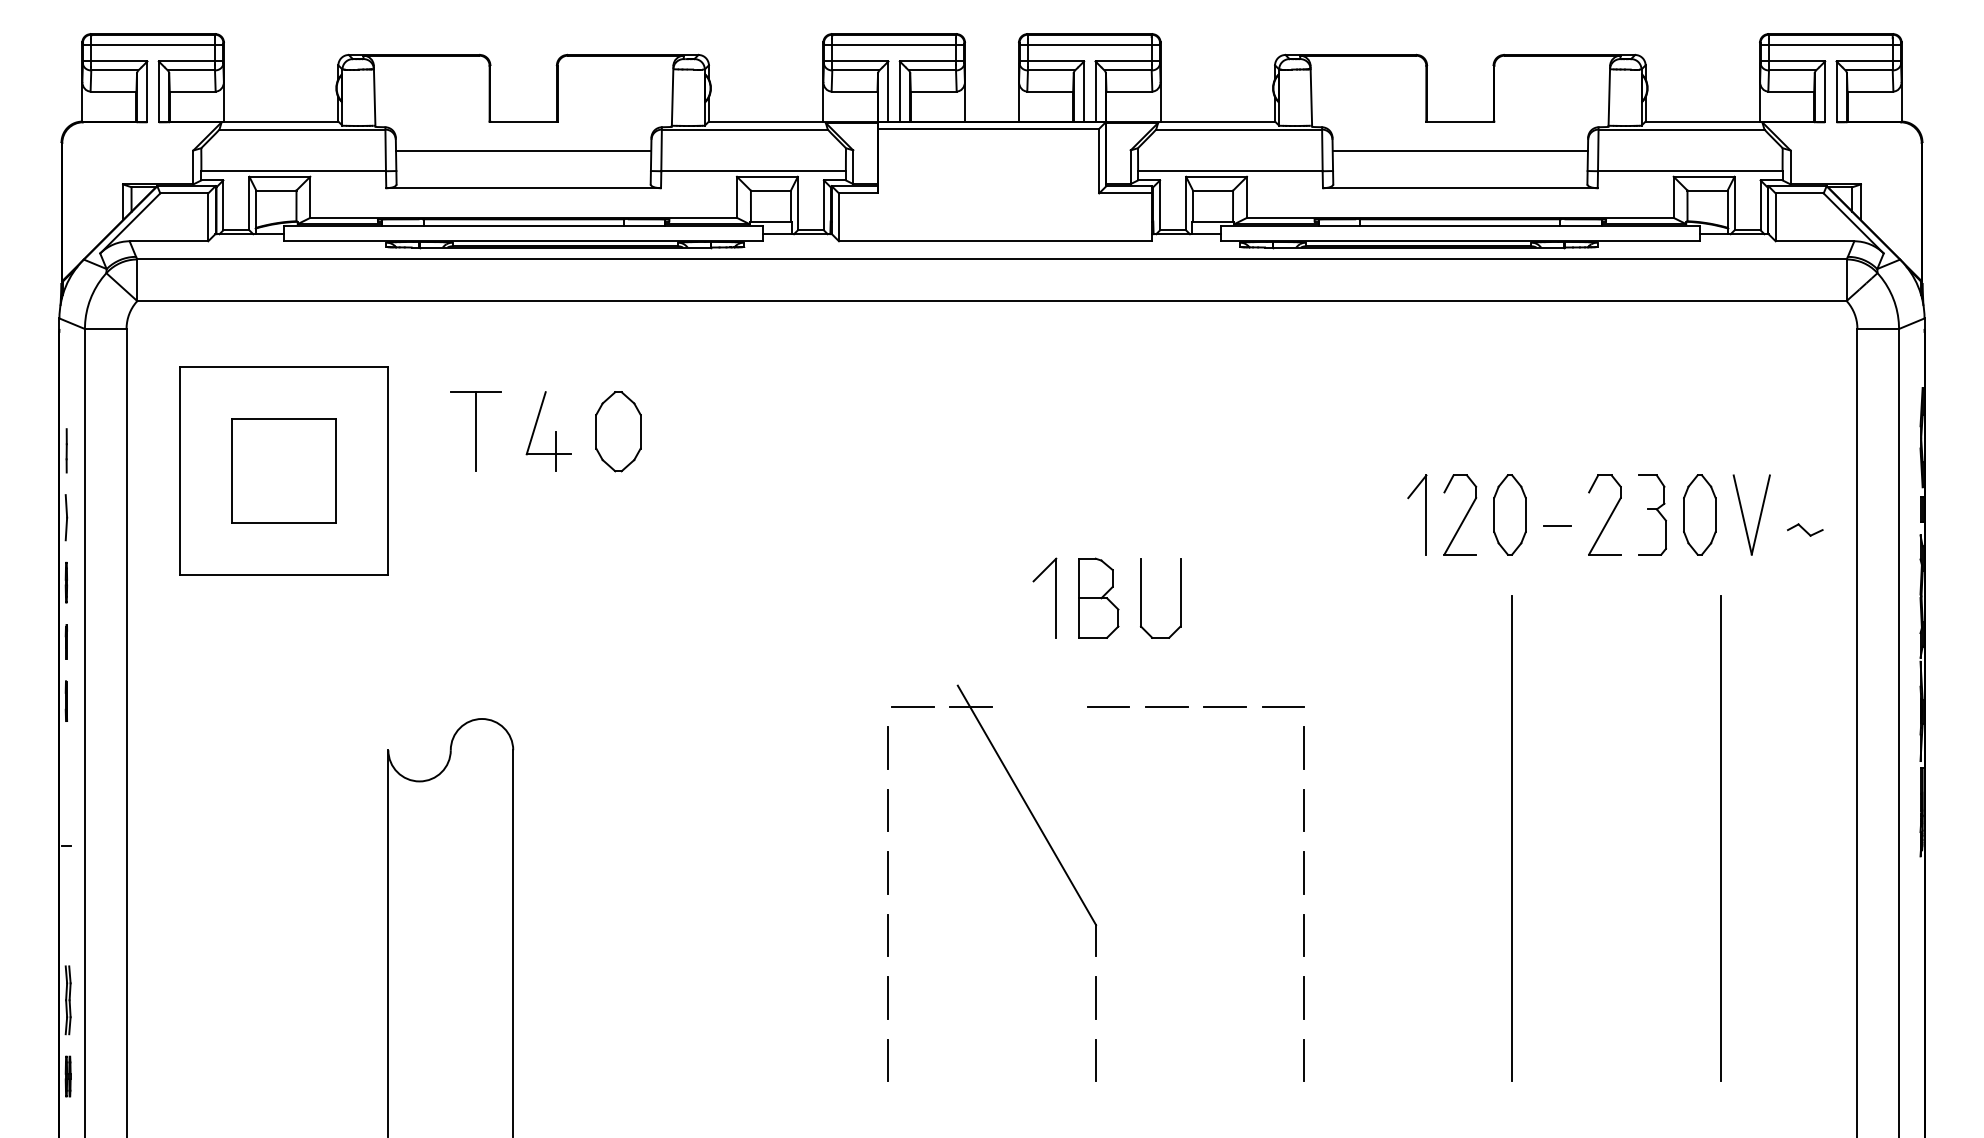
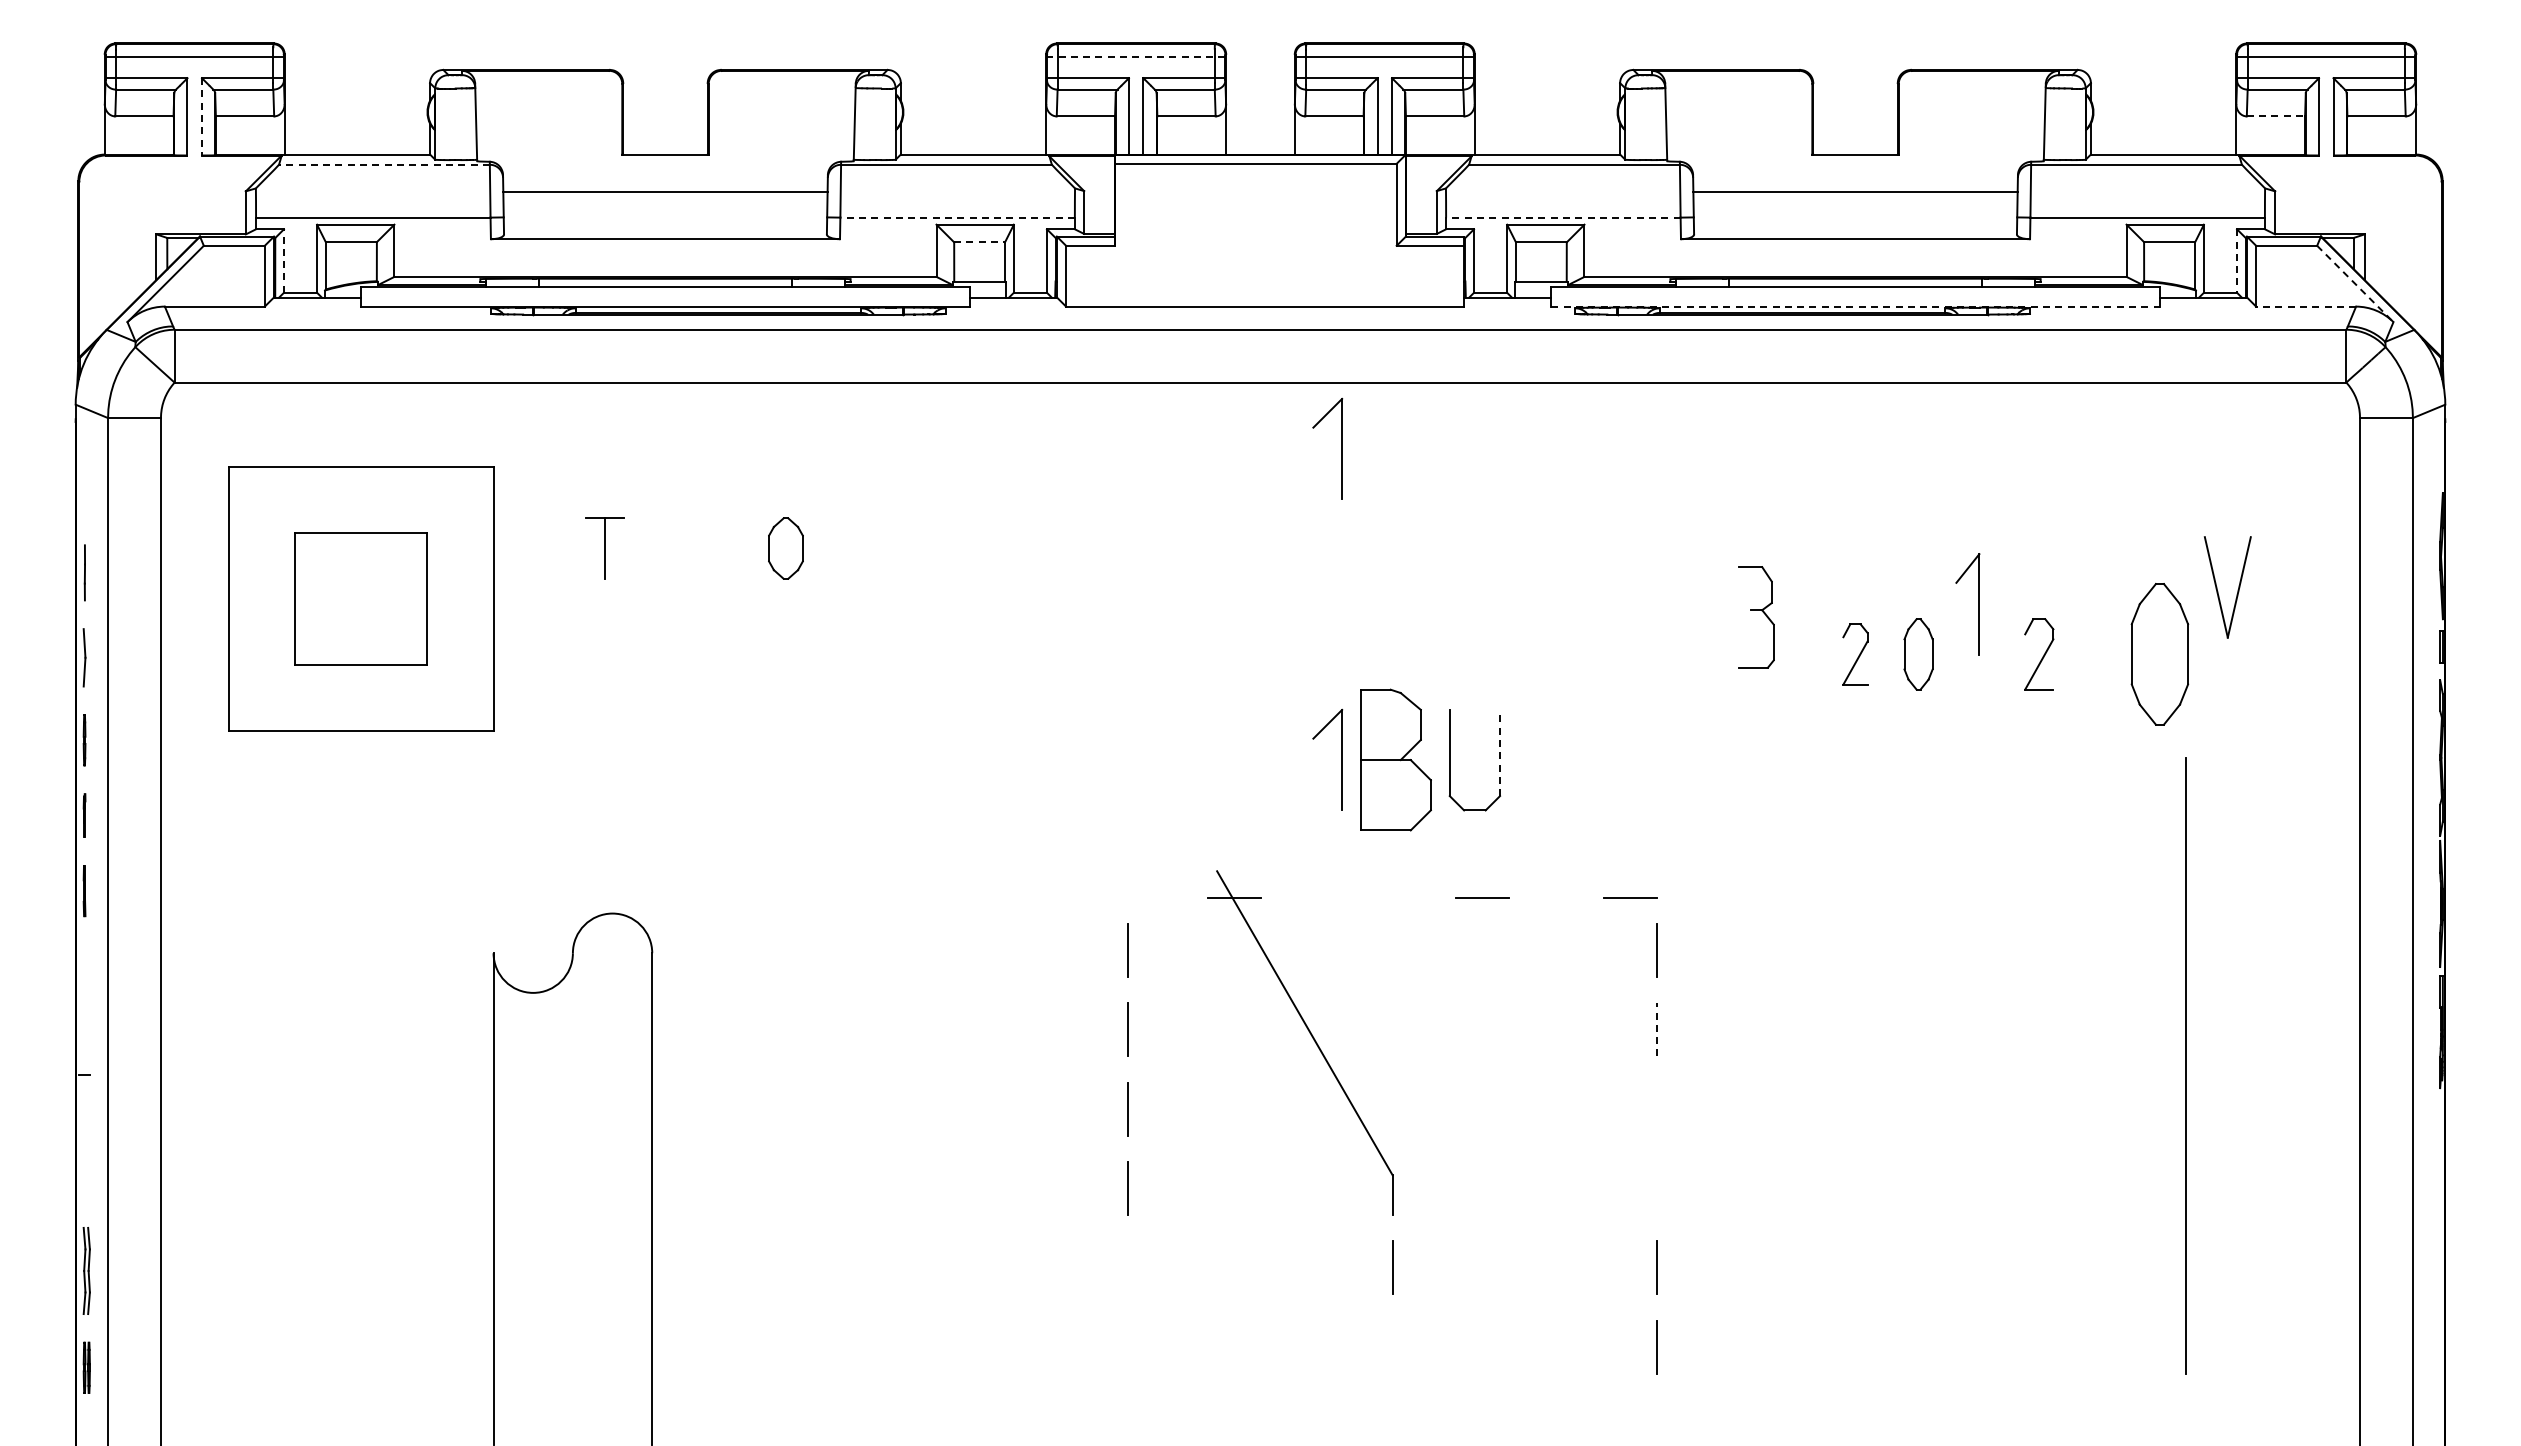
line: (893, 45) -> (1135, 57), solid -> dashed
line: (158, 91) -> (201, 116), solid -> dashed
line: (1791, 91) -> (2276, 116), solid -> dashed
line: (301, 129) -> (383, 164), solid -> dashed
line: (753, 171) -> (957, 217), solid -> dashed
line: (1229, 171) -> (1562, 217), solid -> dashed
line: (771, 190) -> (980, 242), solid -> dashed
line: (223, 205) -> (283, 261), solid -> dashed
line: (1760, 205) -> (2237, 261), solid -> dashed
line: (1853, 223) -> (2355, 283), solid -> dashed
line: (1461, 241) -> (1856, 306), solid -> dashed
line: (1815, 241) -> (2306, 306), solid -> dashed
part: (1055, 352) -> (1341, 448), added
part: (475, 431) -> (604, 548), size x0.6
part: (555, 431) -> (706, 548), removed
part: (618, 431) -> (785, 548), size x0.6
part: (1652, 509) -> (1756, 610), moved
part: (1425, 515) -> (1978, 604), moved
part: (1460, 515) -> (1855, 654), size x0.6
part: (1509, 515) -> (1918, 654), size x0.7
part: (1605, 515) -> (2039, 654), size x0.7
part: (1699, 515) -> (2159, 654), size x1.4
part: (1744, 518) -> (2218, 591), moved
line: (1557, 526) -> (1978, 668), removed
part: (1805, 530) -> (2293, 673), removed
line: (1180, 592) -> (1500, 752), solid -> dashed
part: (1099, 598) -> (1396, 760), size x1.4
line: (912, 706) -> (1159, 897), removed
line: (1108, 706) -> (1408, 897), removed
line: (1224, 706) -> (1556, 897), removed
line: (1304, 810) -> (1657, 1029), solid -> dashed
line: (1512, 838) -> (1921, 1065), removed
line: (1304, 872) -> (1657, 1108), removed
line: (1304, 935) -> (1657, 1188), removed
line: (888, 997) -> (1128, 1267), removed
line: (1095, 1059) -> (1392, 1346), removed
line: (887, 1060) -> (1127, 1347), removed

